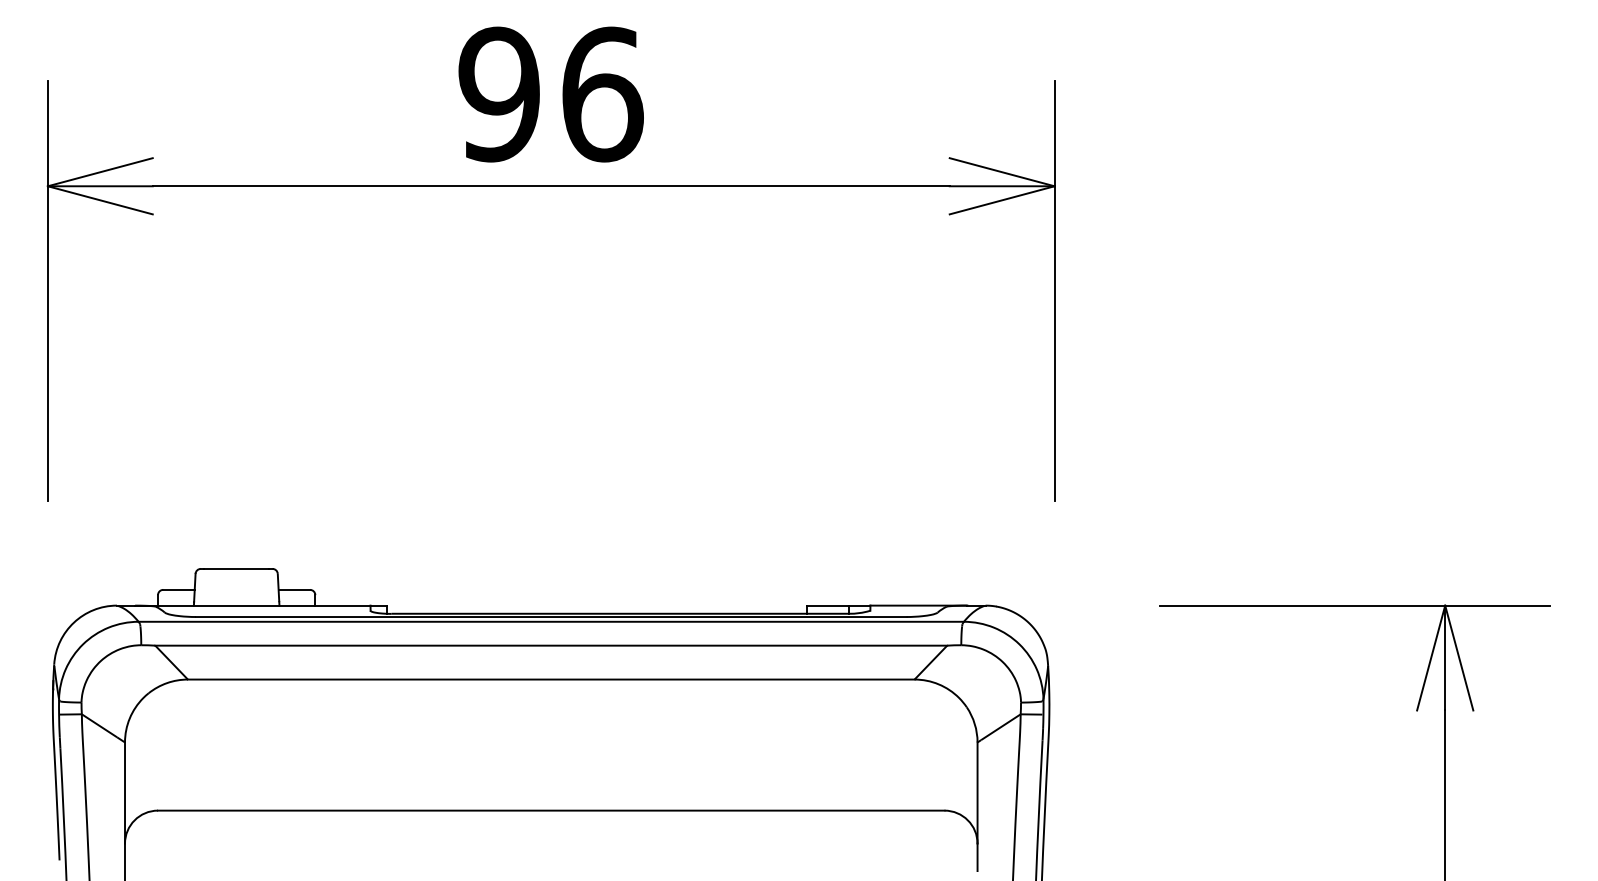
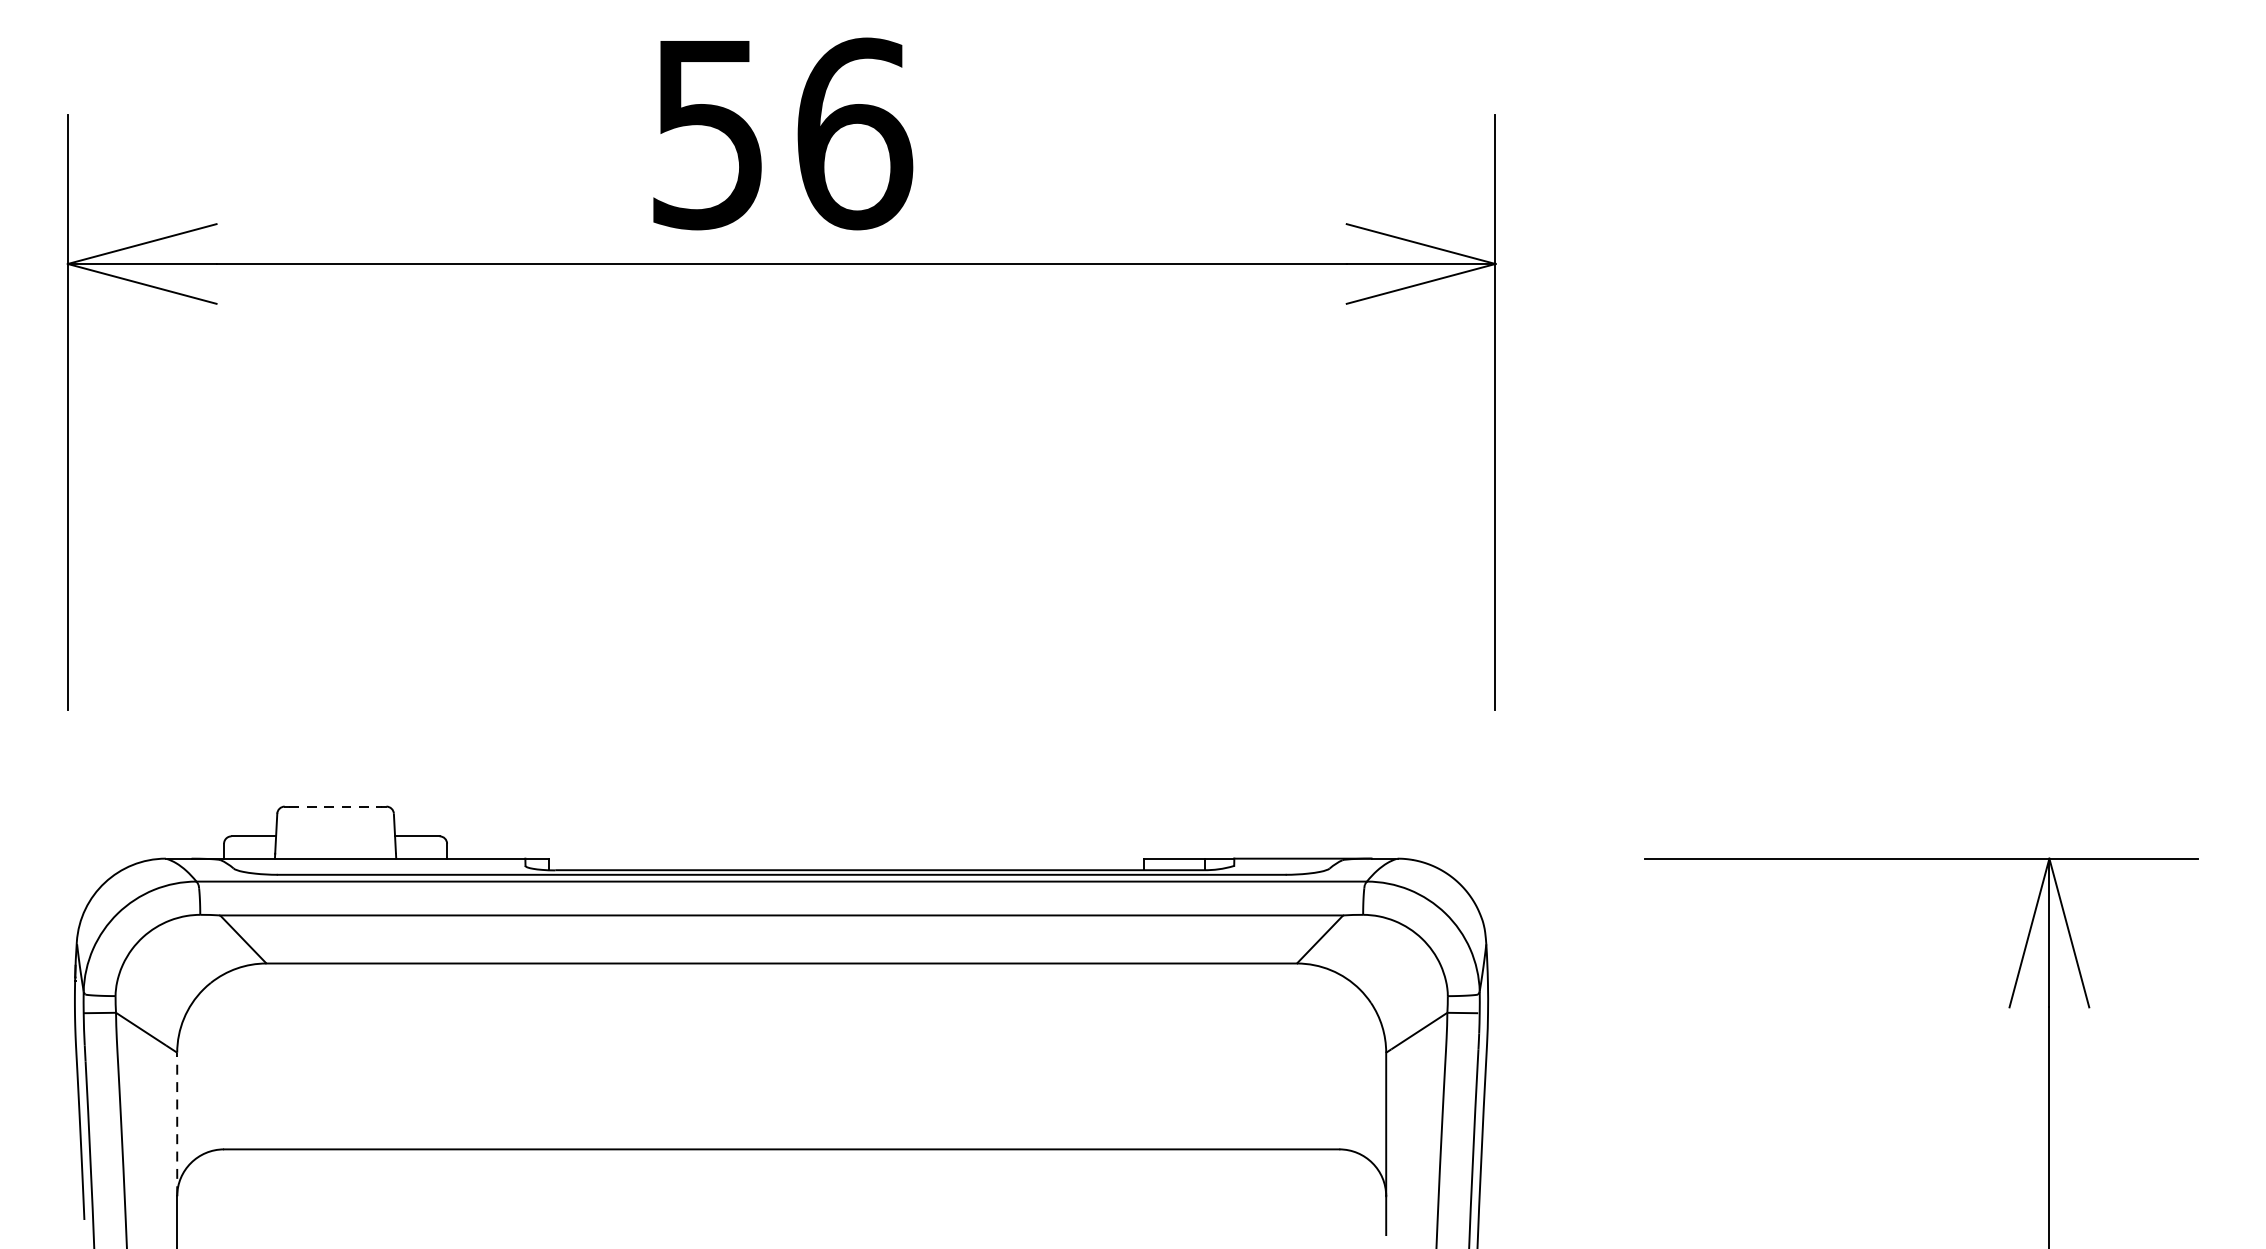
text: (498, 94) -> (706, 133), 96 -> 56
line: (236, 568) -> (335, 806), solid -> dashed
line: (125, 793) -> (177, 1125), solid -> dashed

